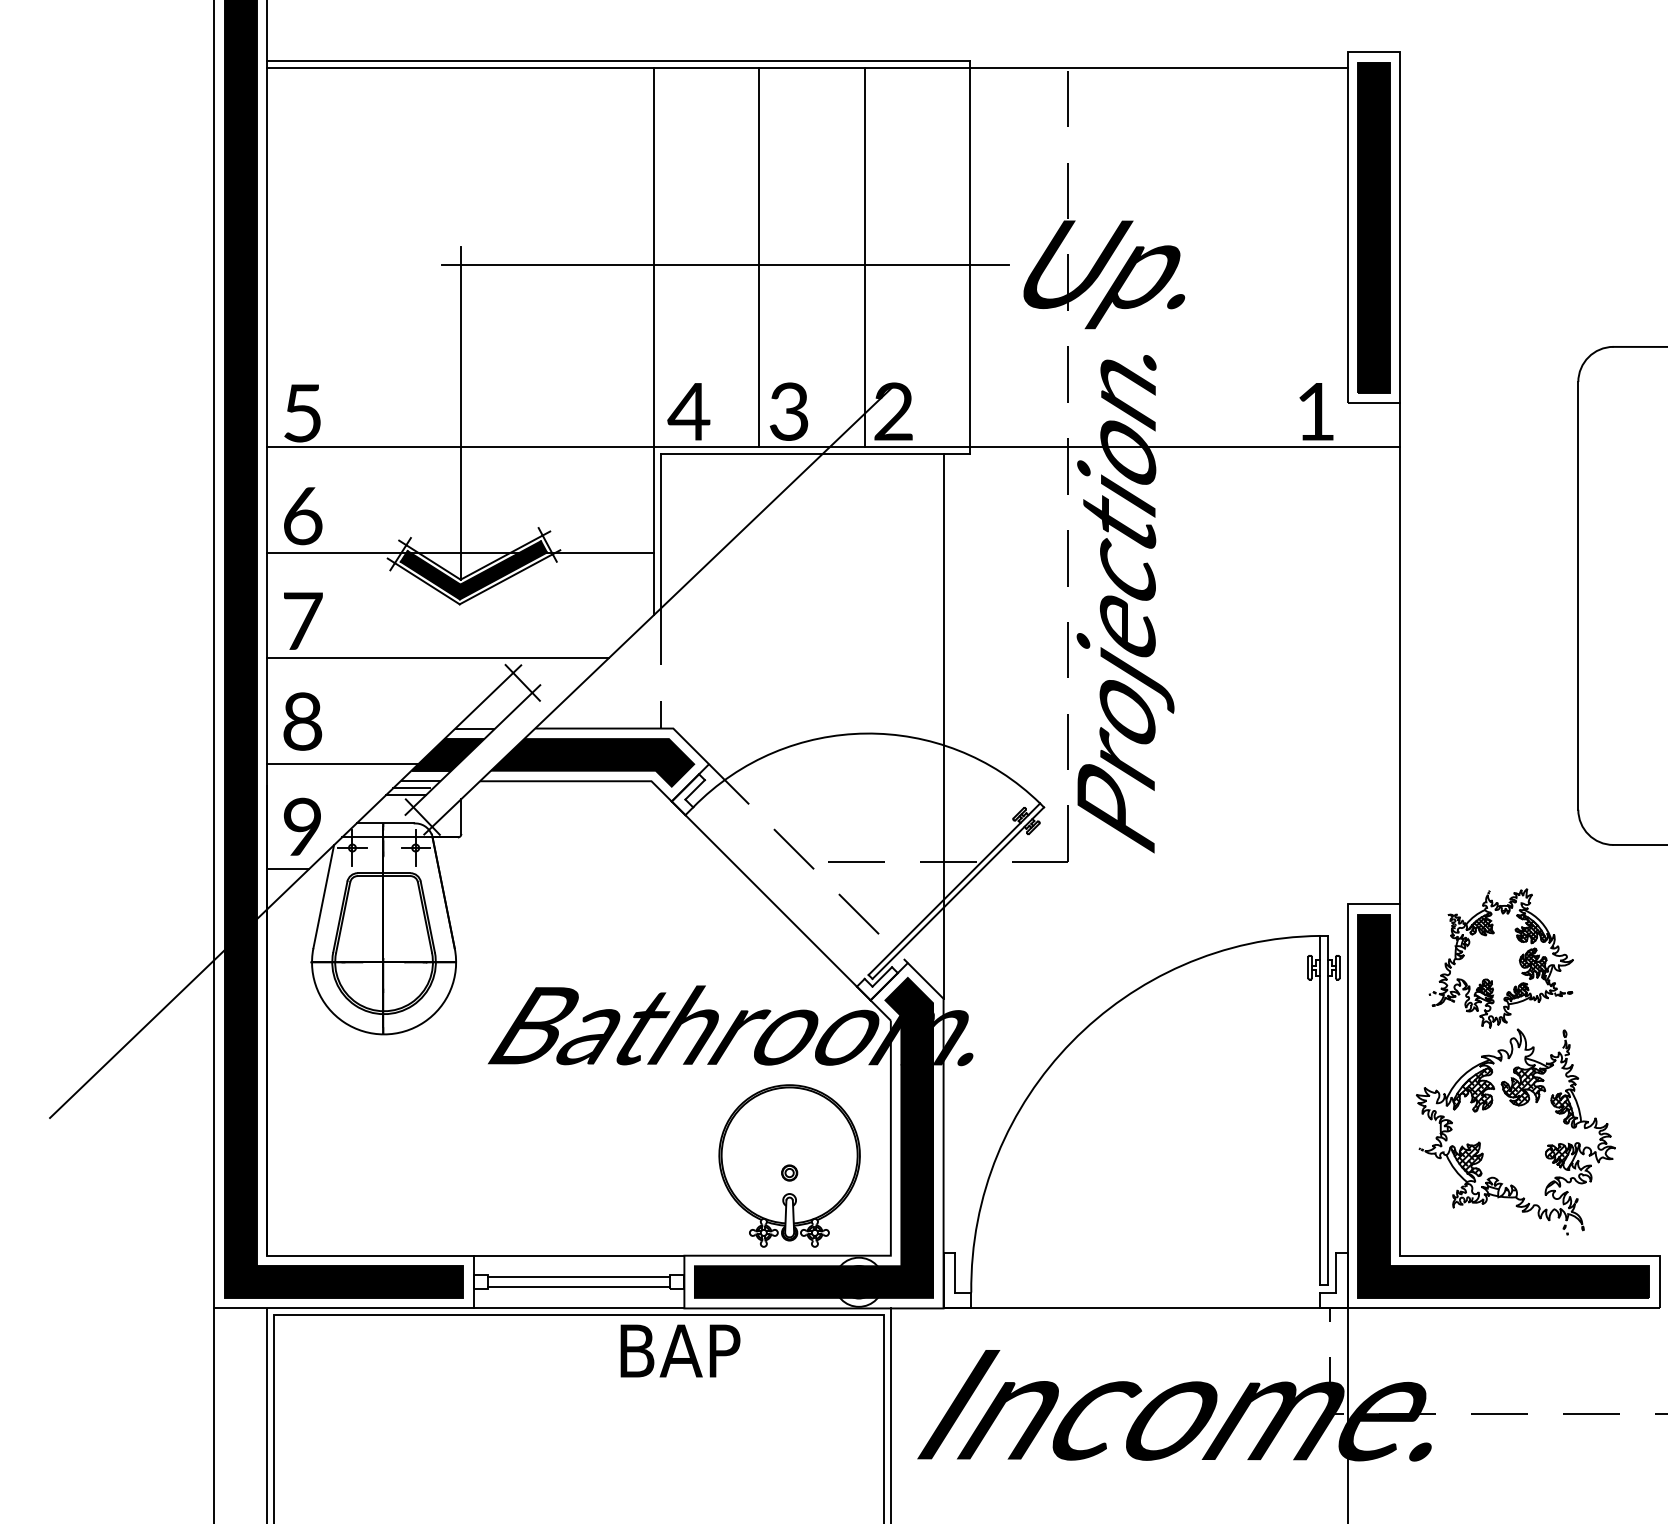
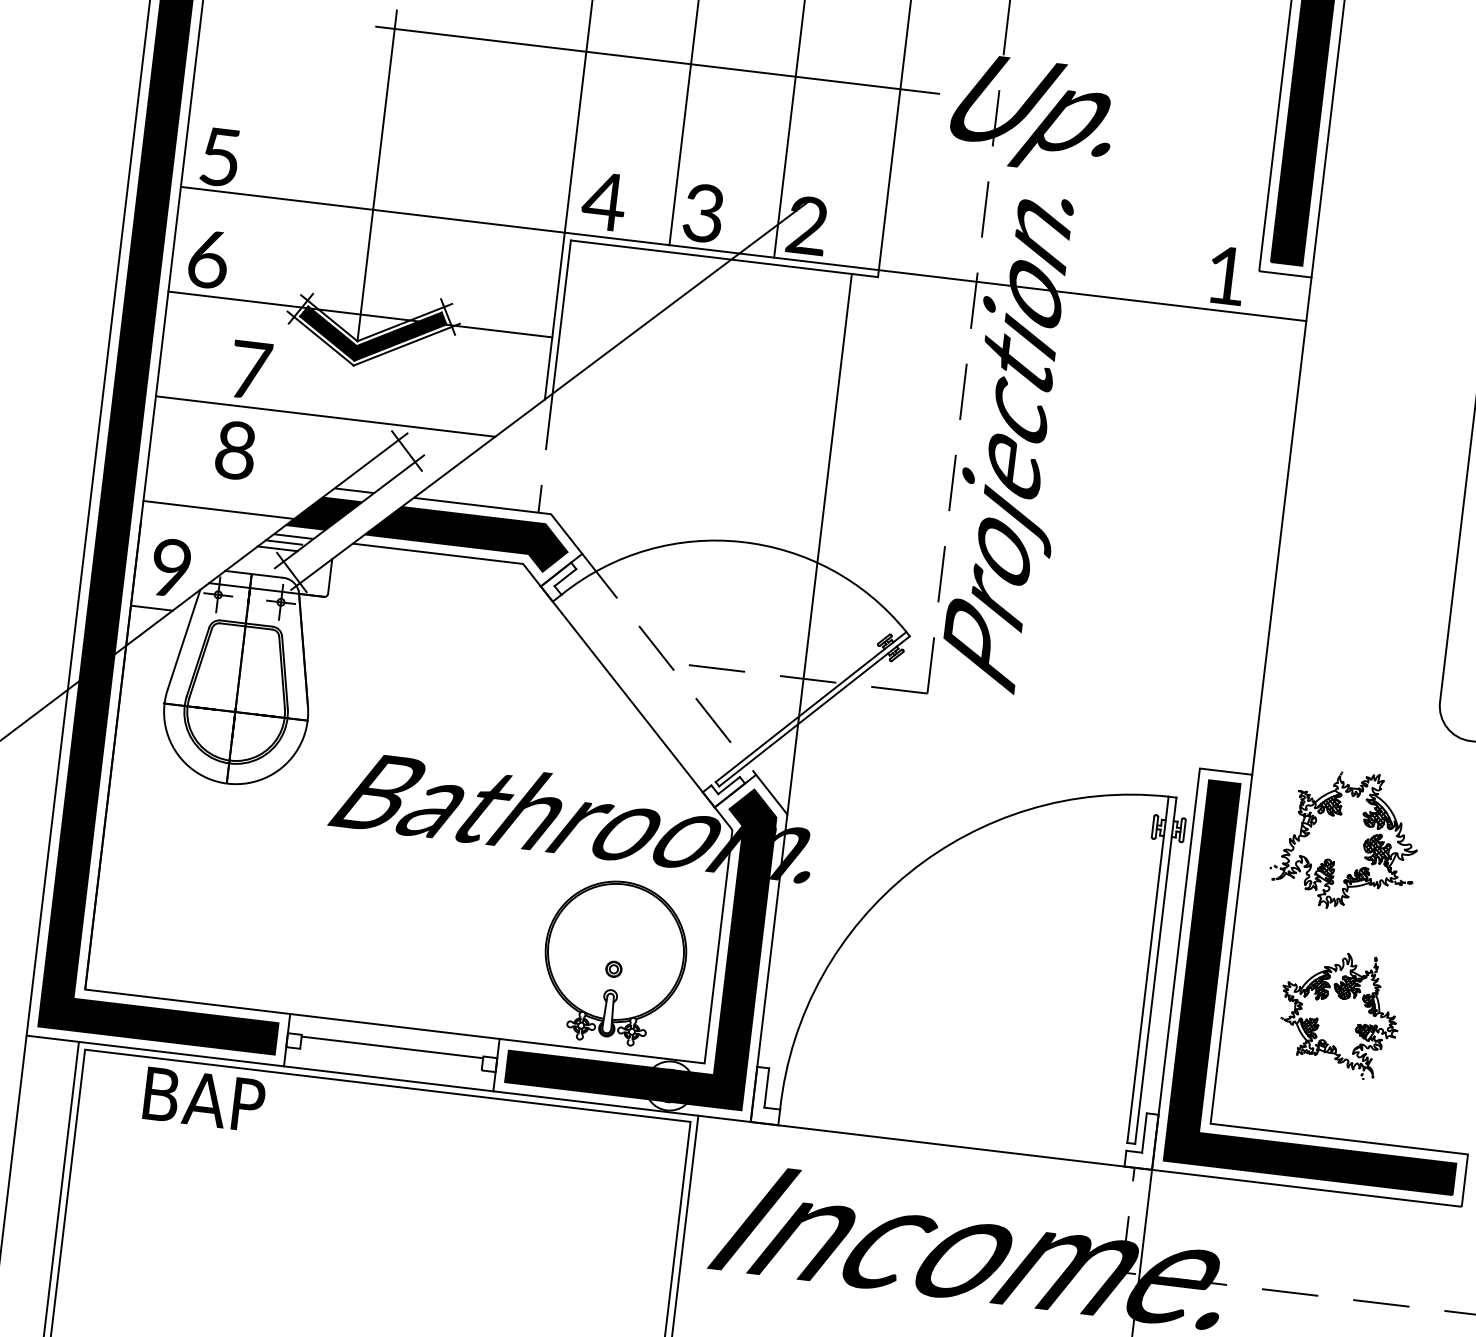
text: (303, 620) -> (251, 369), moved
text: (302, 721) -> (235, 450), moved
part: (1515, 1131) -> (1339, 1014), size x0.6
line: (578, 1287) -> (390, 1057), removed
text: (680, 1350) -> (204, 1099), moved

